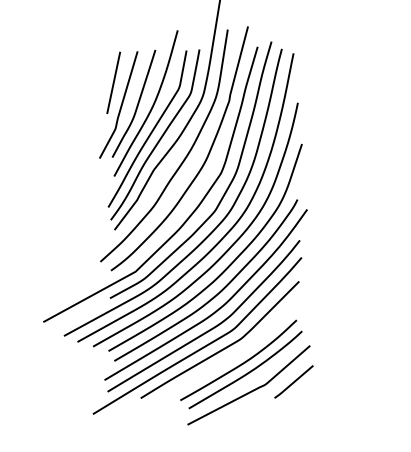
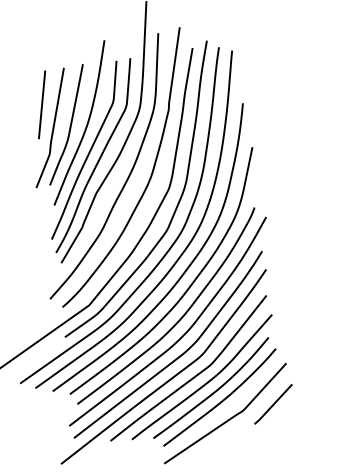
curve: (234, 354) -> (205, 382), added

